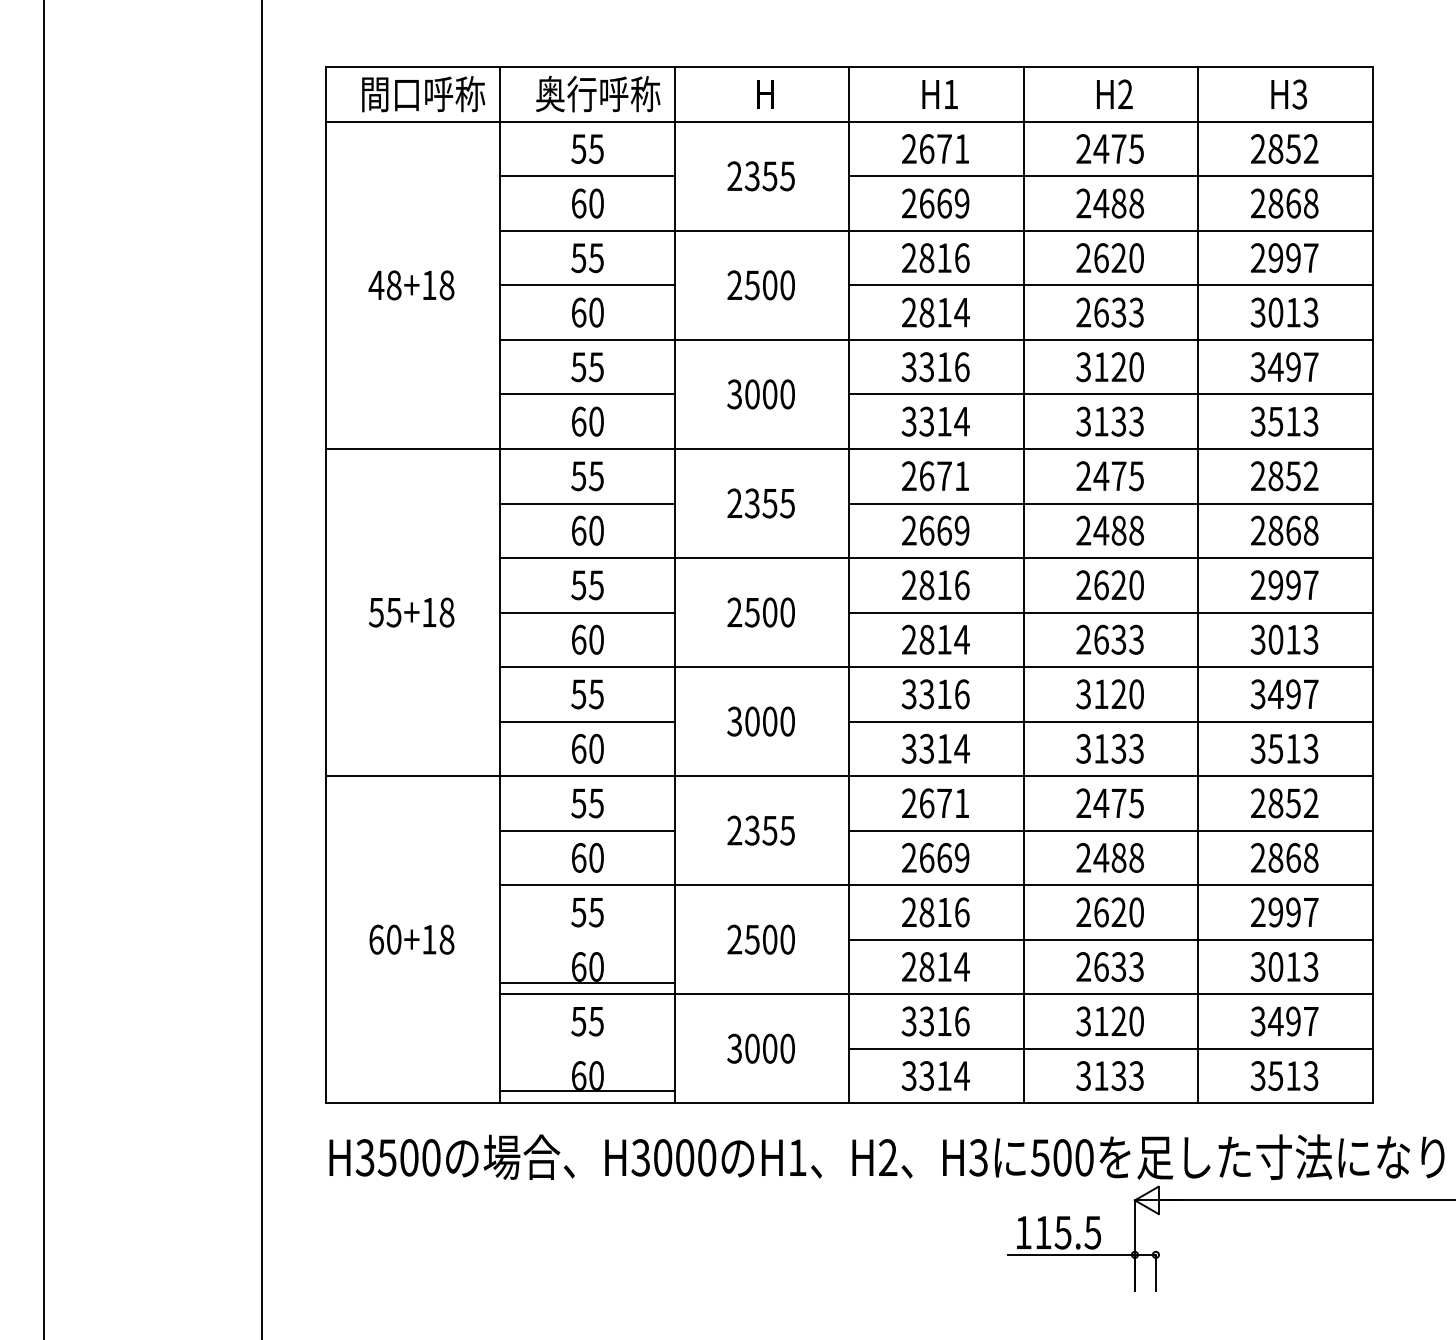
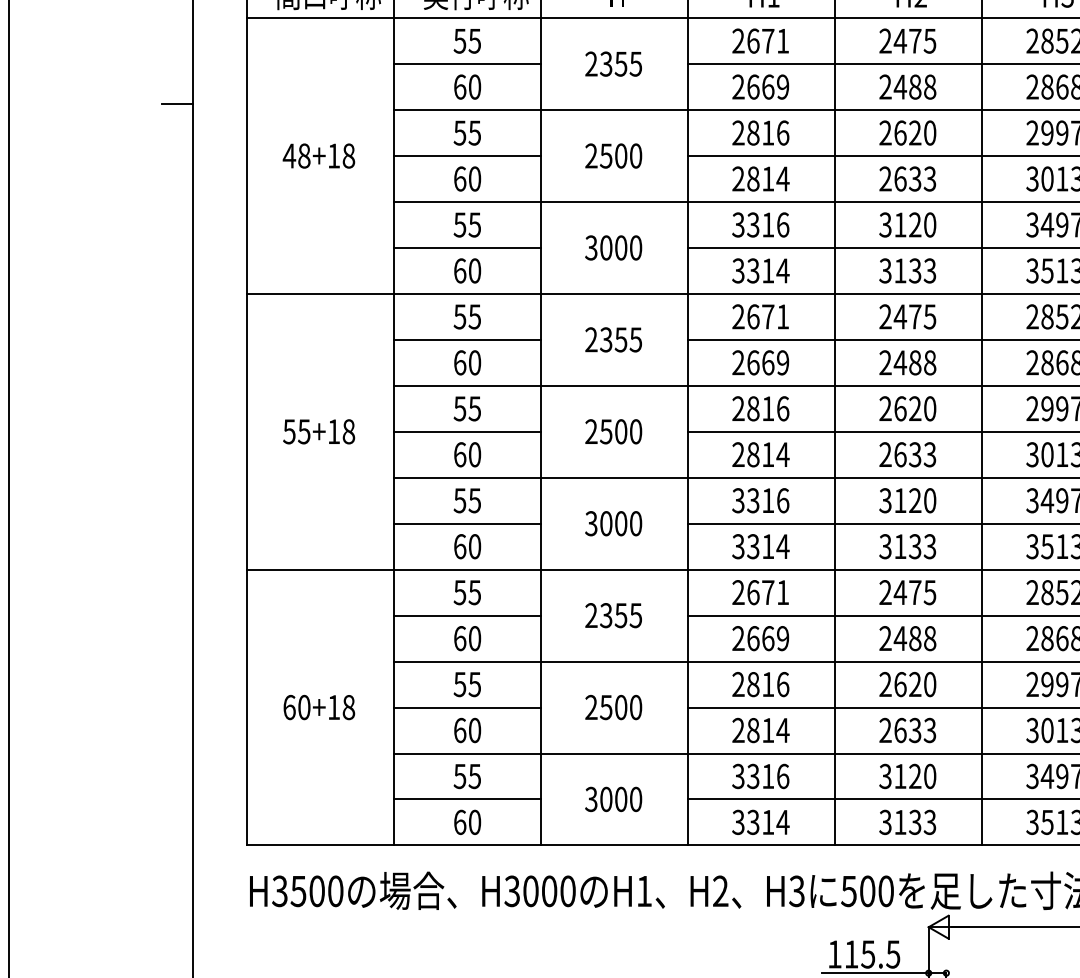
line: (243, 223) -> (177, 103), added
line: (587, 982) -> (467, 707), moved
line: (587, 1090) -> (467, 799), moved

